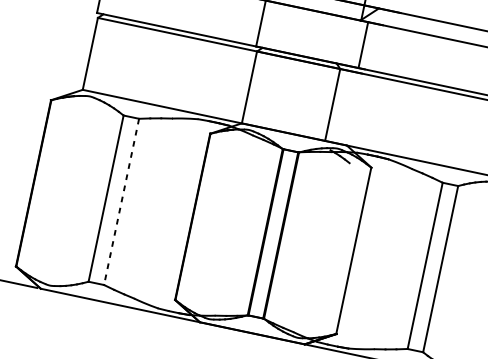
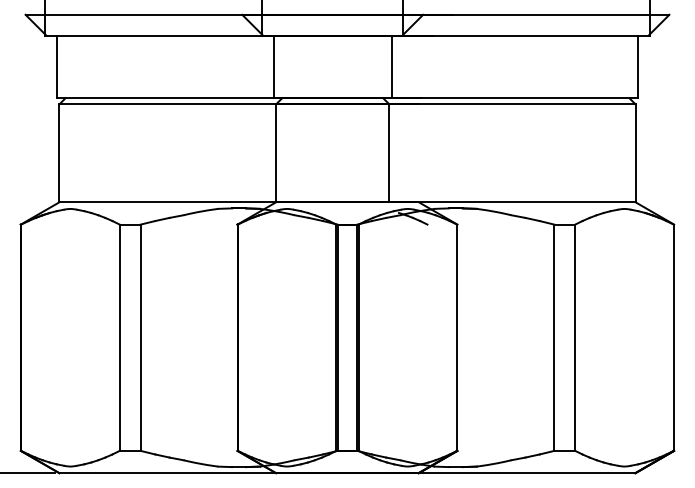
line: (363, 44) -> (391, 66), moved
line: (121, 202) -> (140, 338), dashed -> solid

